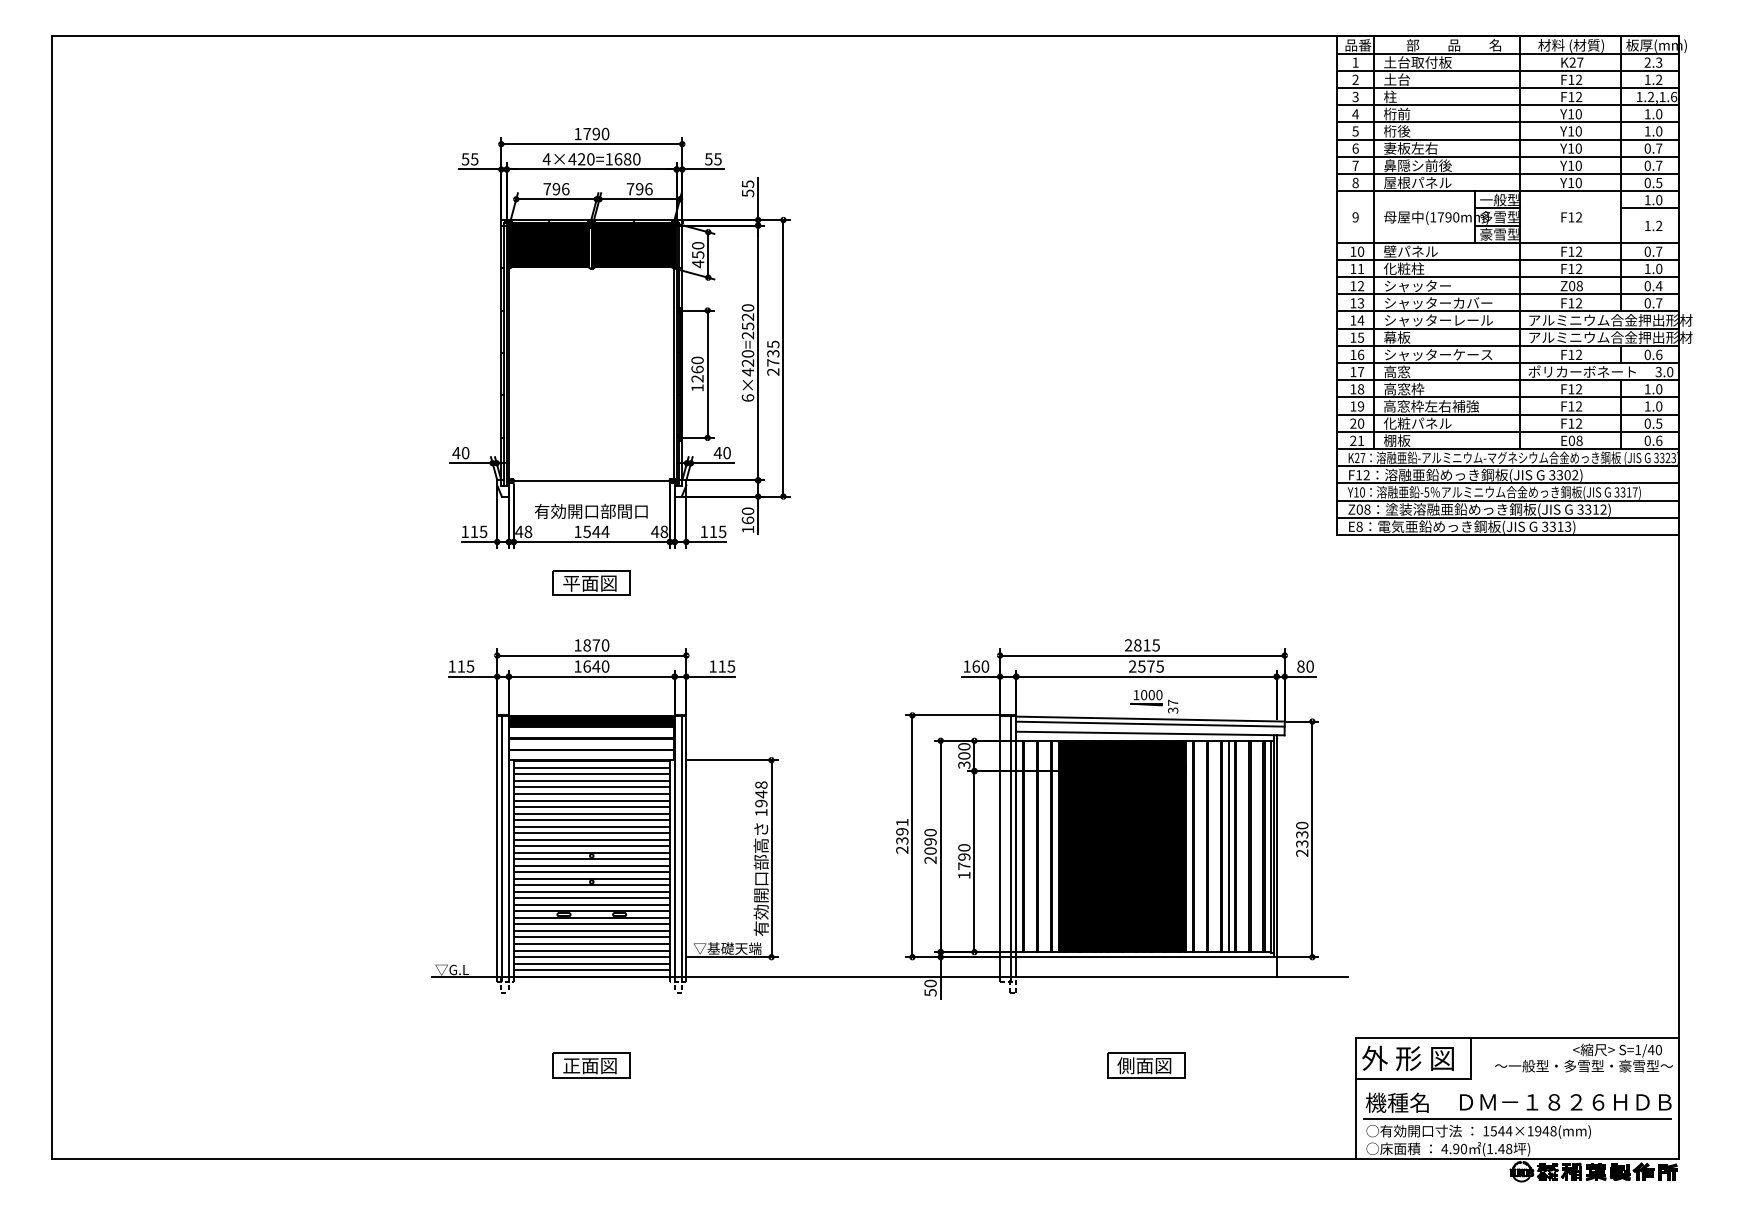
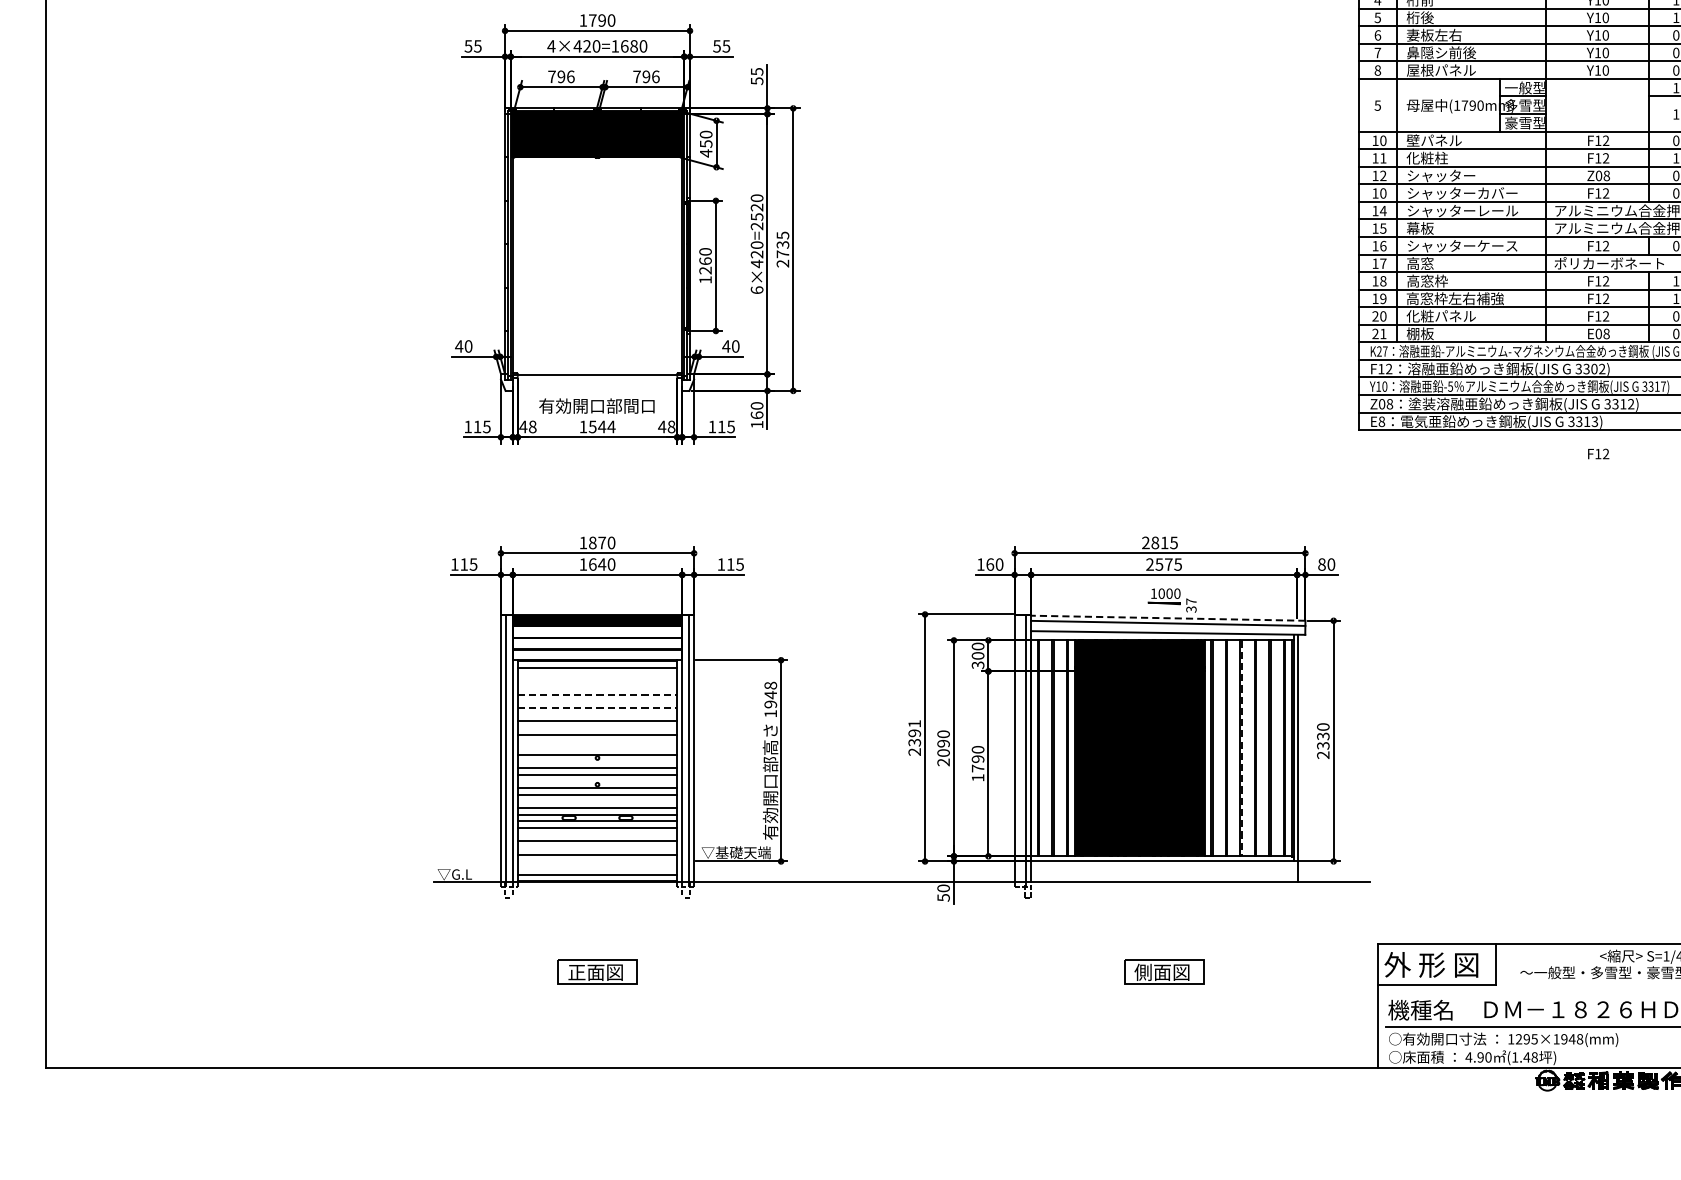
text: (1355, 217) -> (1377, 105), 9 -> 5
text: (1571, 217) -> (1598, 454), moved
text: (1360, 303) -> (1382, 193), 13 -> 10
part: (591, 582) -> (597, 478), removed
line: (1150, 719) -> (1168, 618), solid -> dashed
line: (591, 774) -> (597, 674), removed
line: (591, 780) -> (597, 680), removed
line: (591, 787) -> (597, 688), removed
line: (592, 794) -> (598, 695), solid -> dashed
line: (591, 800) -> (597, 701), removed
line: (592, 807) -> (598, 708), solid -> dashed
line: (591, 813) -> (597, 714), removed
line: (591, 826) -> (597, 727), removed
line: (591, 839) -> (597, 741), removed
line: (591, 846) -> (597, 748), removed
line: (1222, 846) -> (1241, 748), solid -> dashed
line: (1228, 846) -> (1247, 748), removed
line: (591, 859) -> (597, 761), removed
line: (591, 878) -> (597, 781), removed
line: (591, 898) -> (597, 801), removed
line: (591, 930) -> (597, 834), removed
line: (591, 944) -> (597, 848), removed
line: (591, 957) -> (597, 861), removed
line: (591, 963) -> (597, 867), removed
text: (1500, 1131) -> (1525, 1039), 1544×1948(mm) -> 1295×1948(mm)

